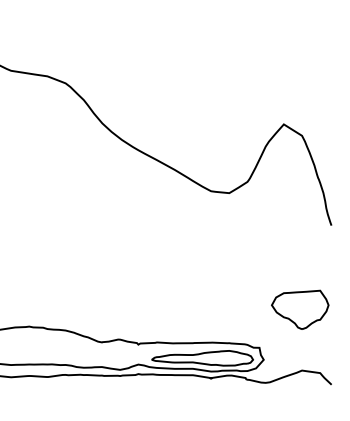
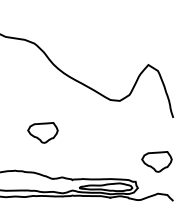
part: (81, 253) -> (42, 132), added

